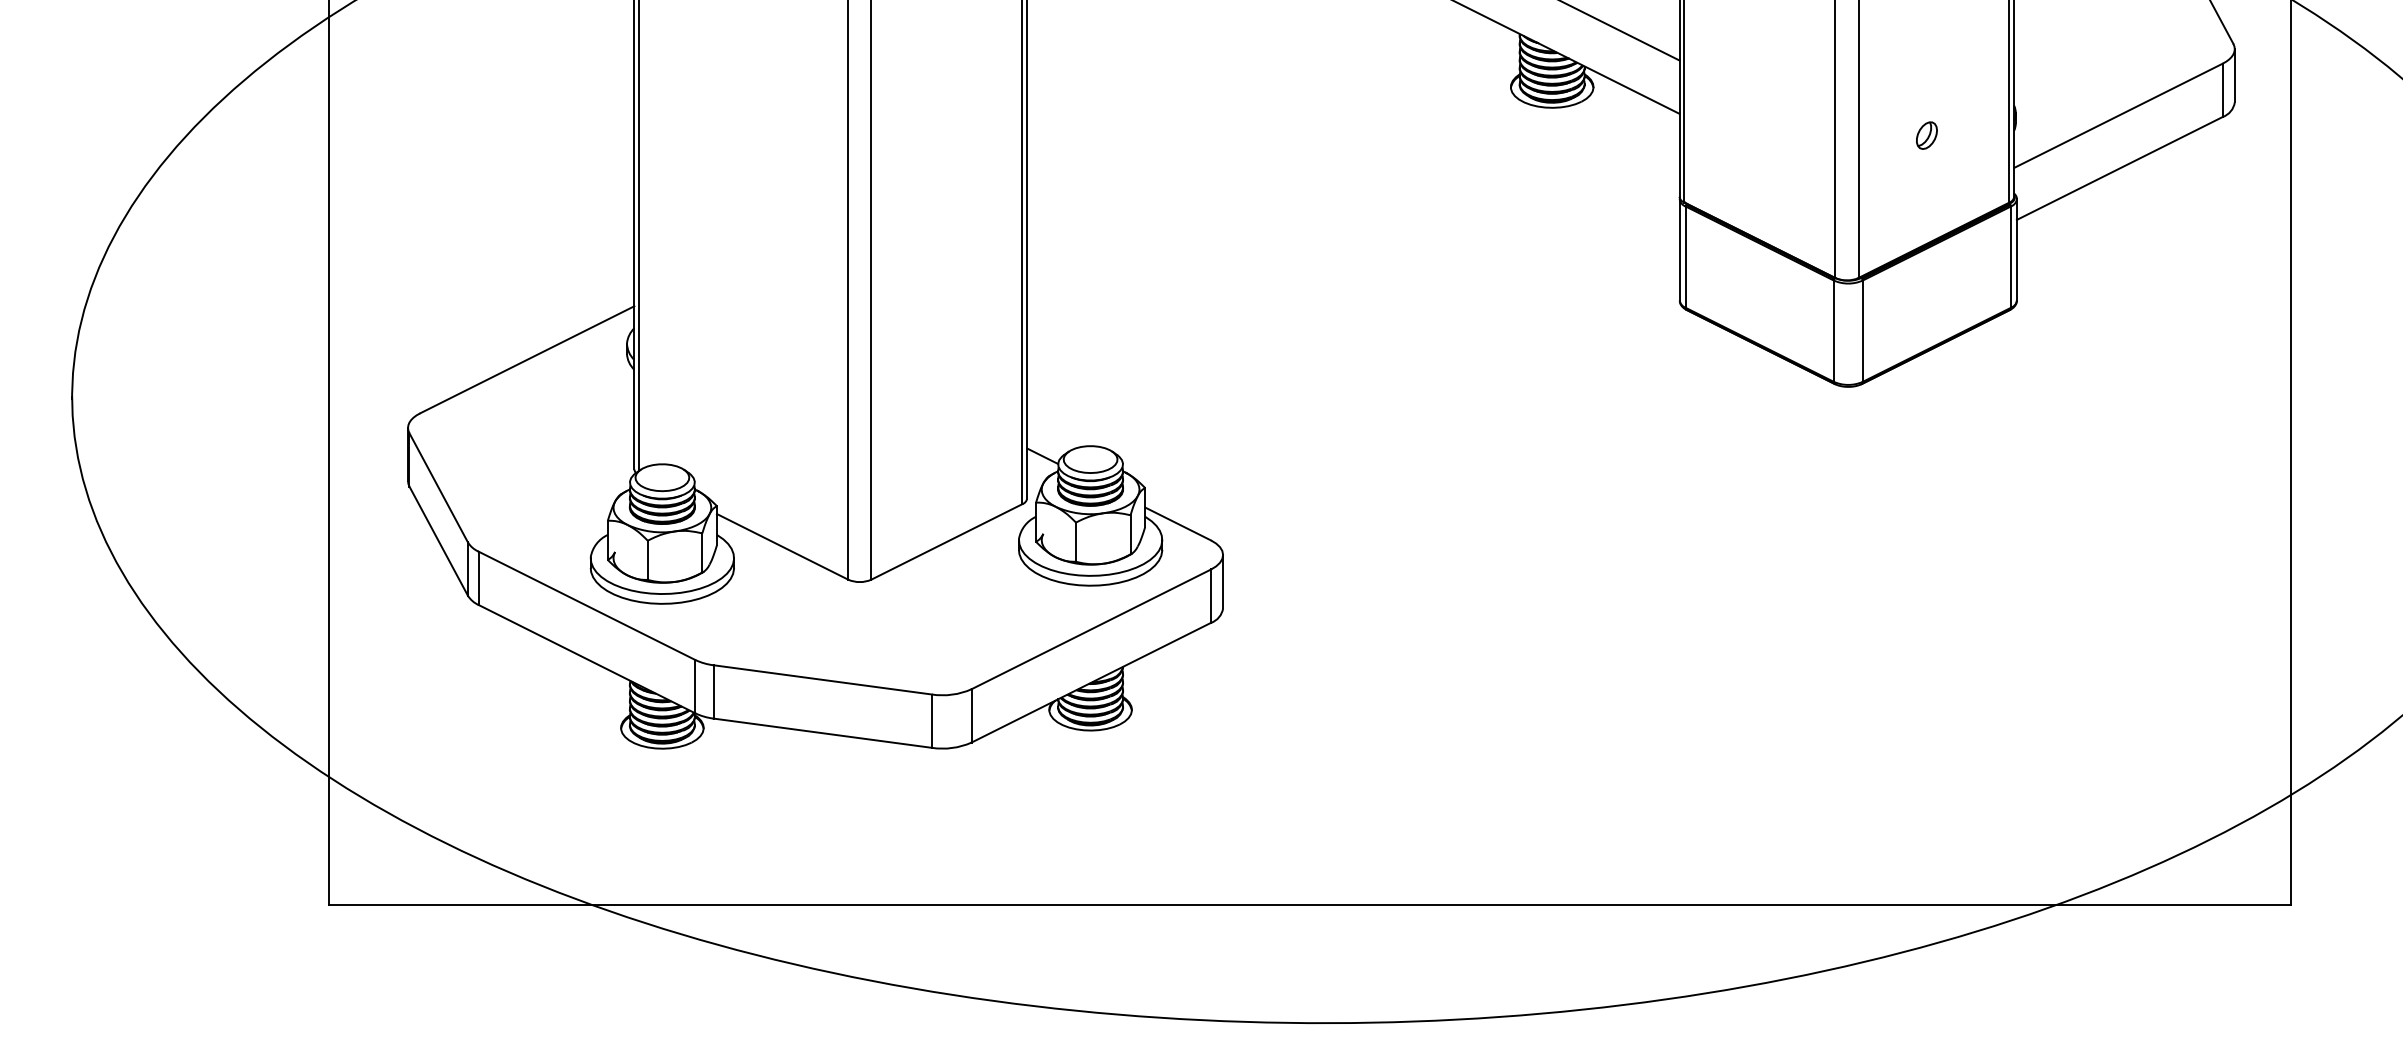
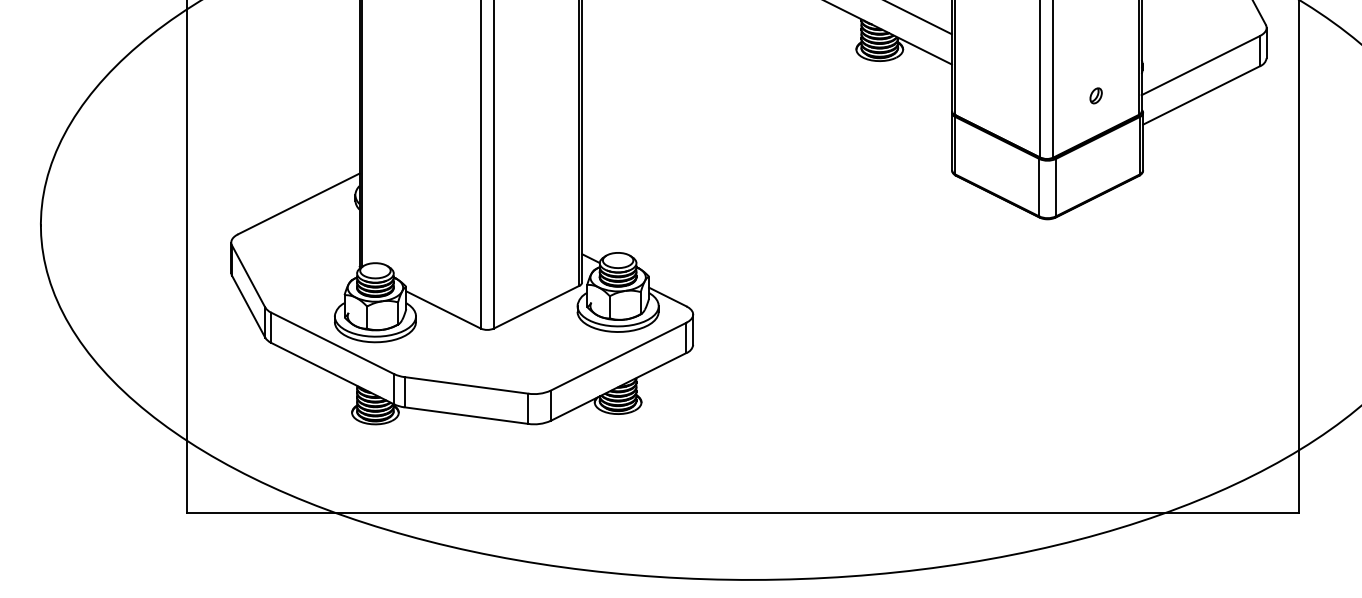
part: (1925, 134) -> (1095, 95), moved

